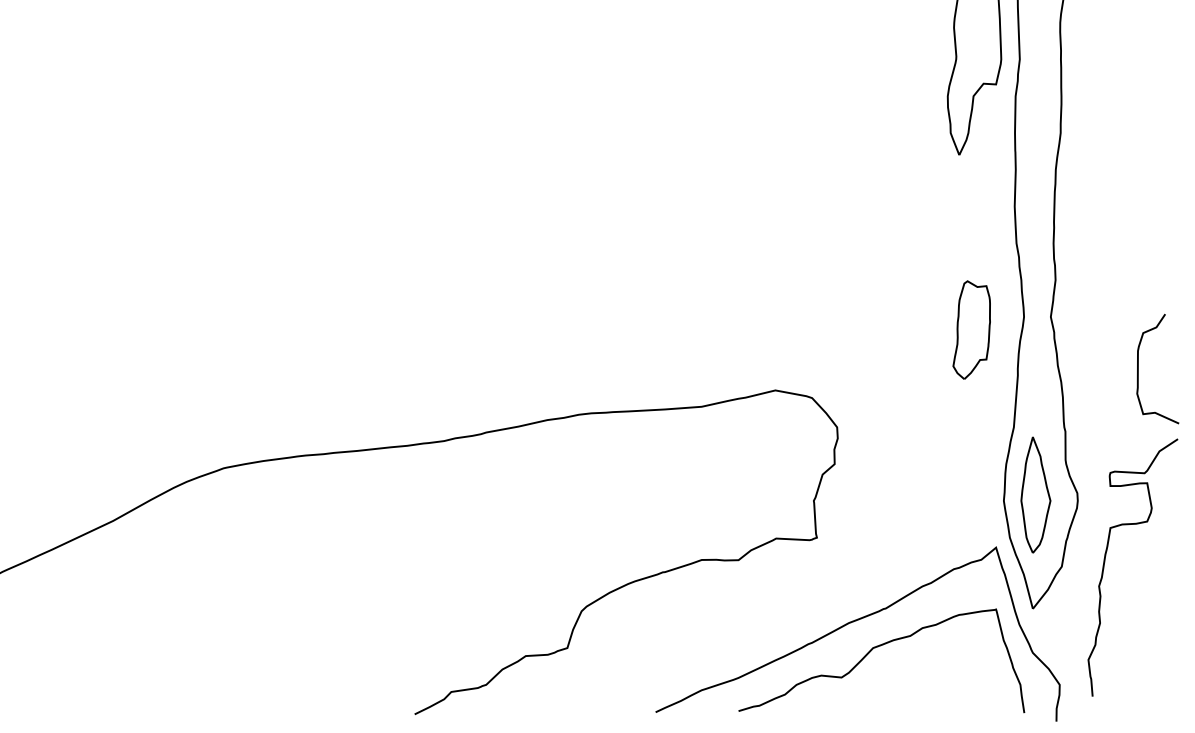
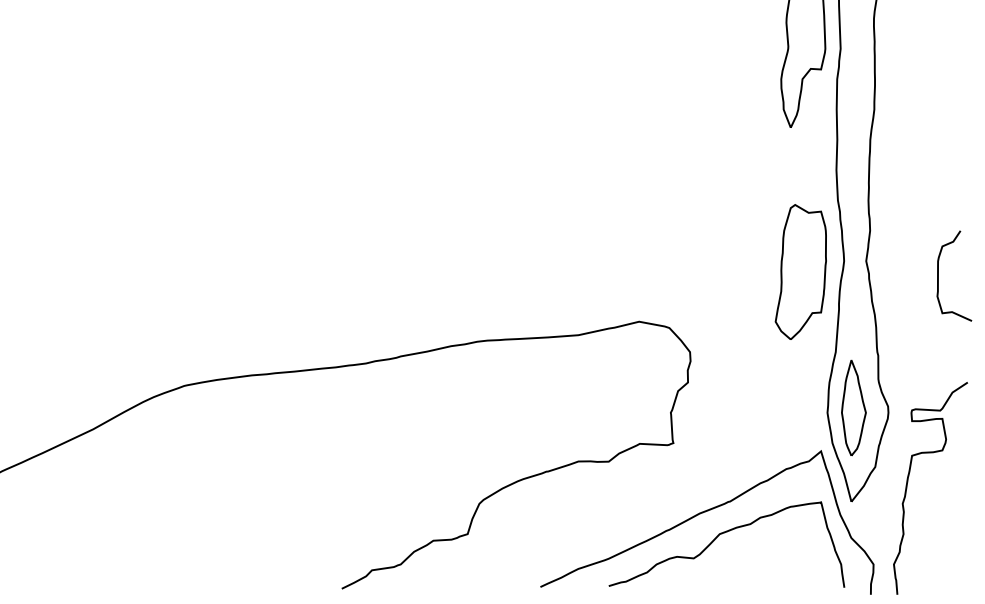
part: (971, 329) -> (800, 271), size x1.67
curve: (1138, 368) -> (938, 275), moved
curve: (1105, 562) -> (907, 484), moved

